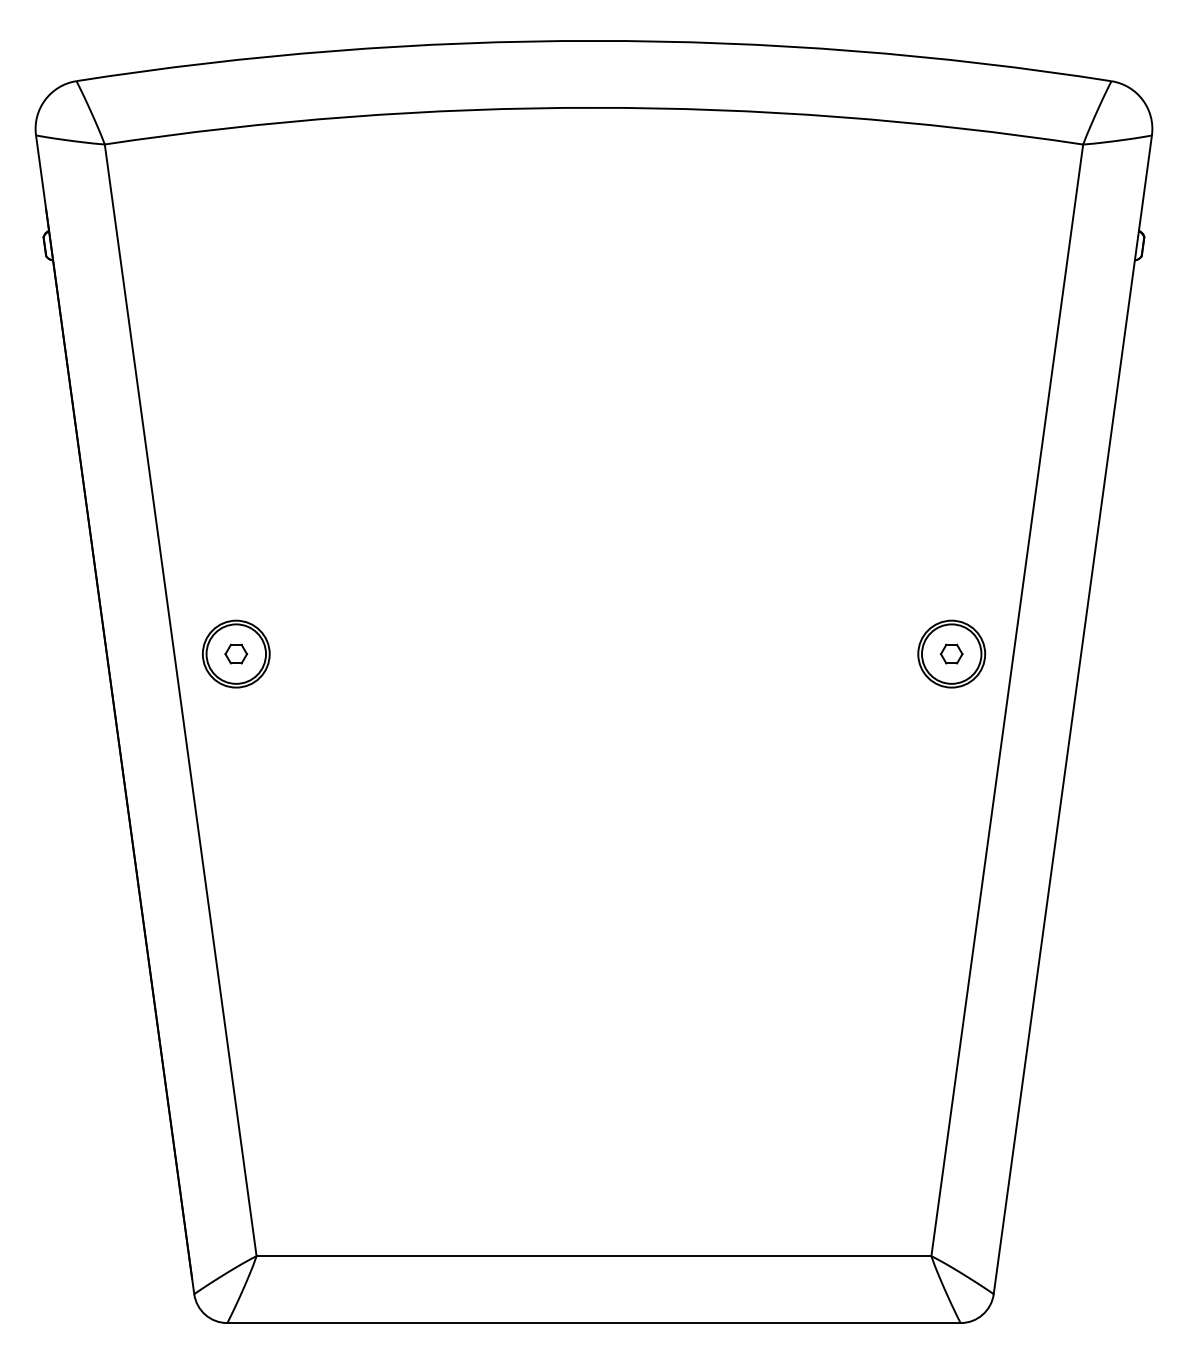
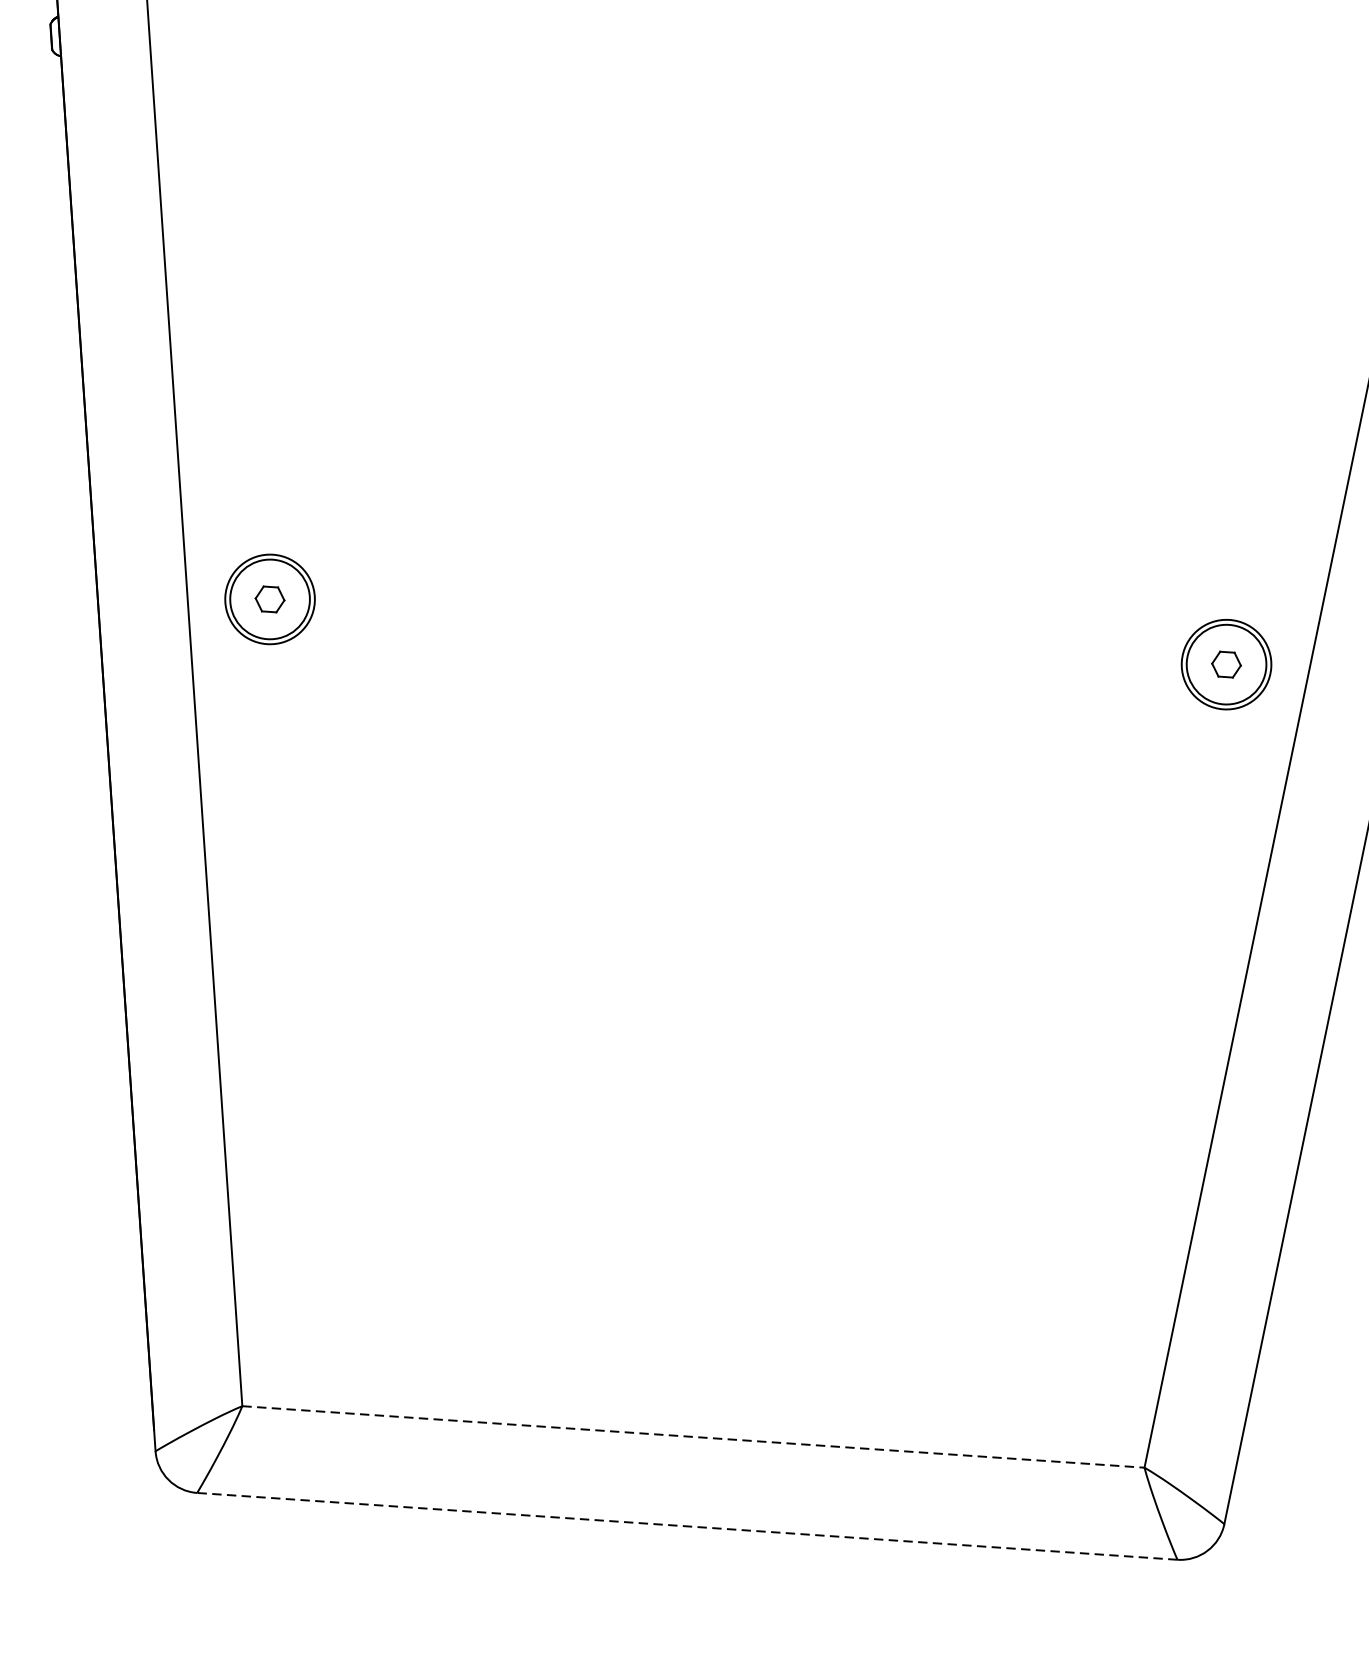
line: (594, 1256) -> (694, 1437), solid -> dashed
line: (594, 1323) -> (687, 1526), solid -> dashed

